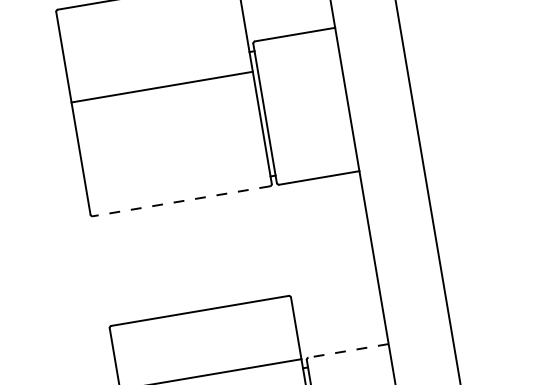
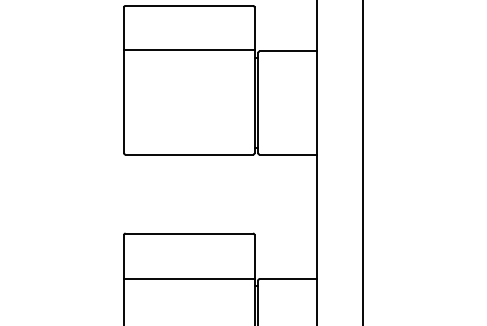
line: (162, 87) -> (189, 50), moved
line: (181, 201) -> (189, 154), dashed -> solid
line: (348, 351) -> (288, 279), dashed -> solid

